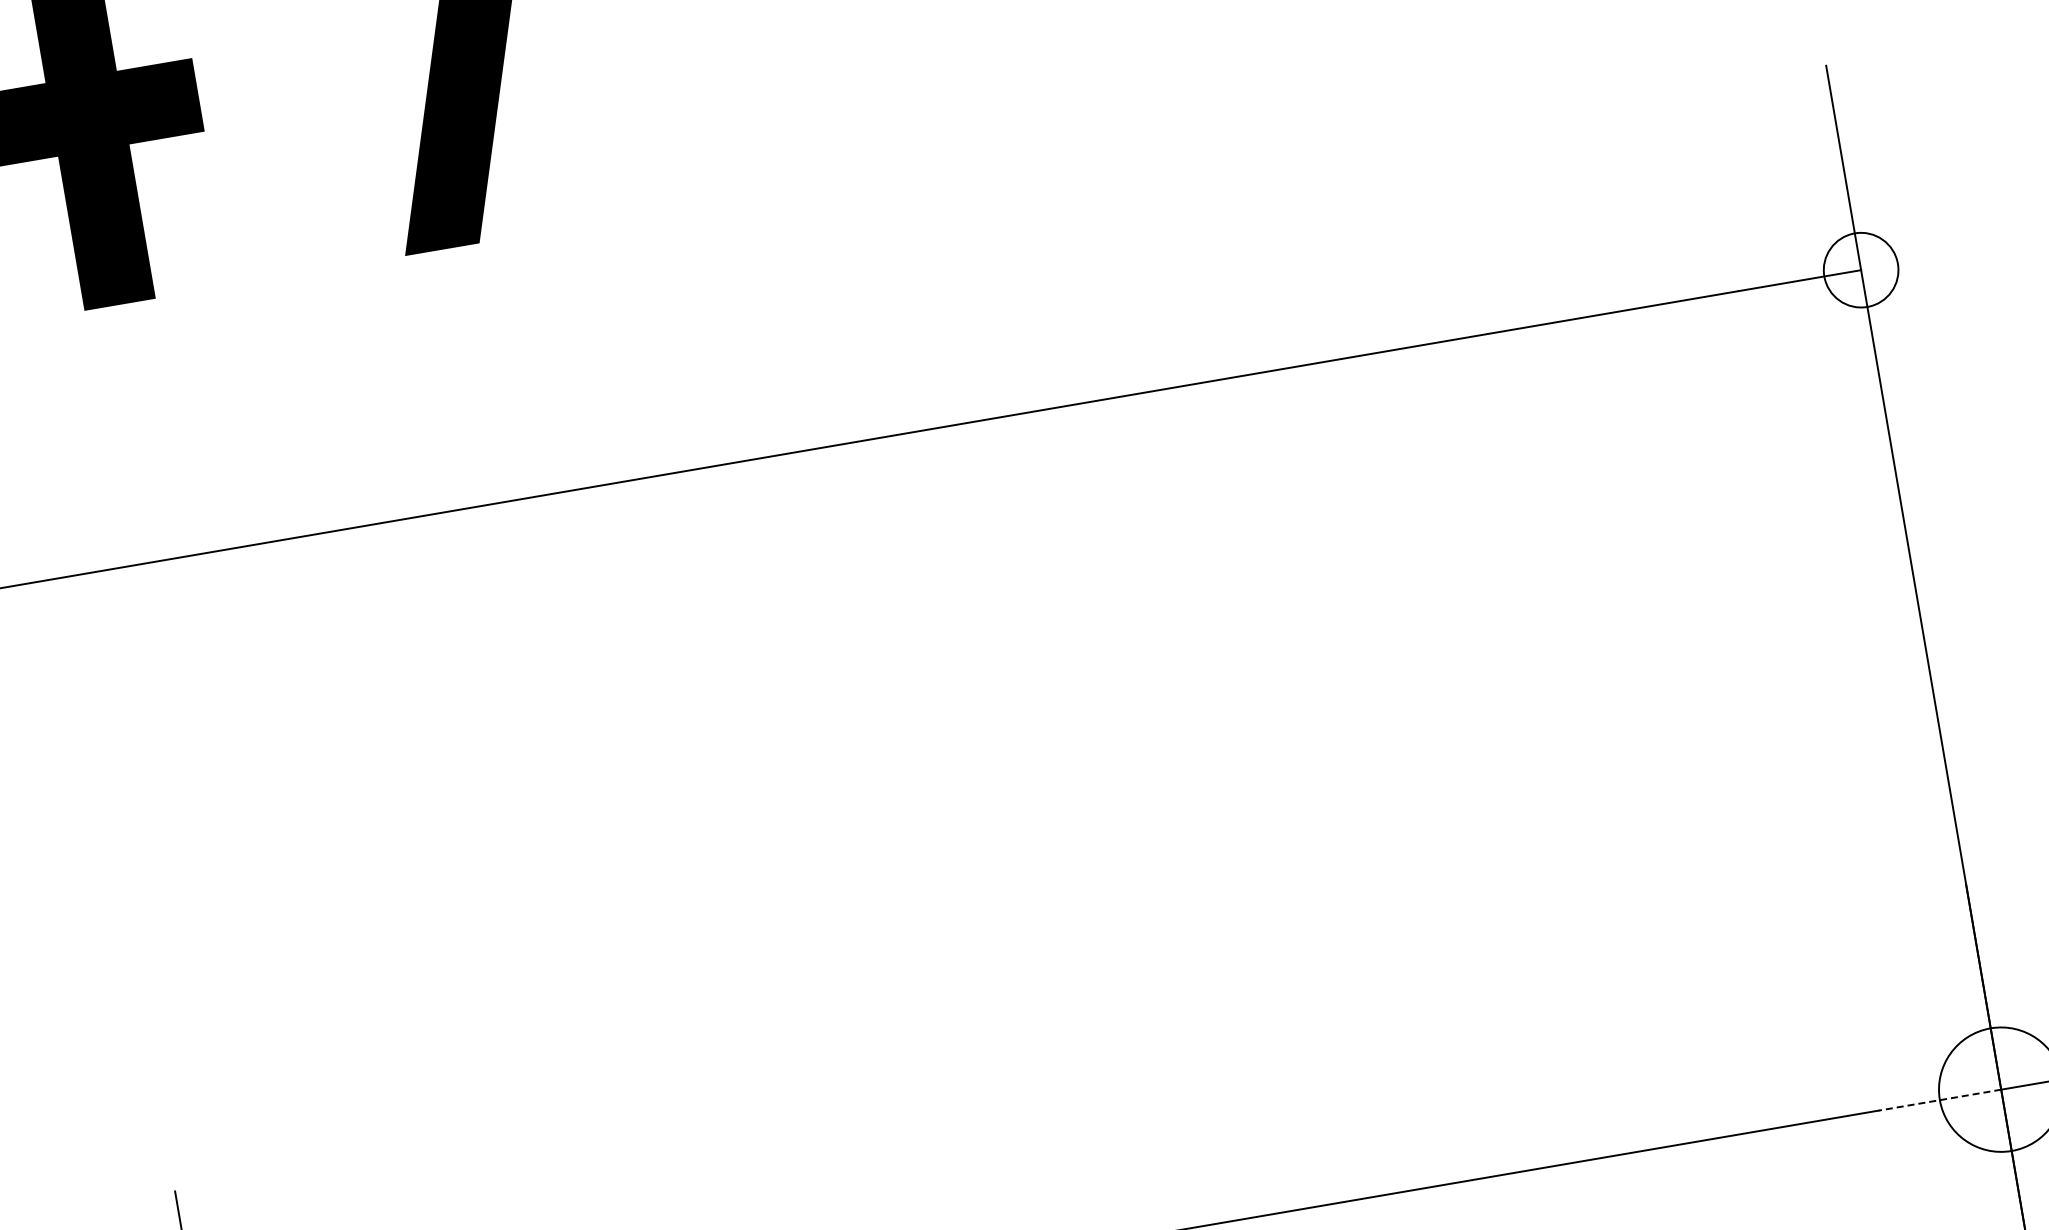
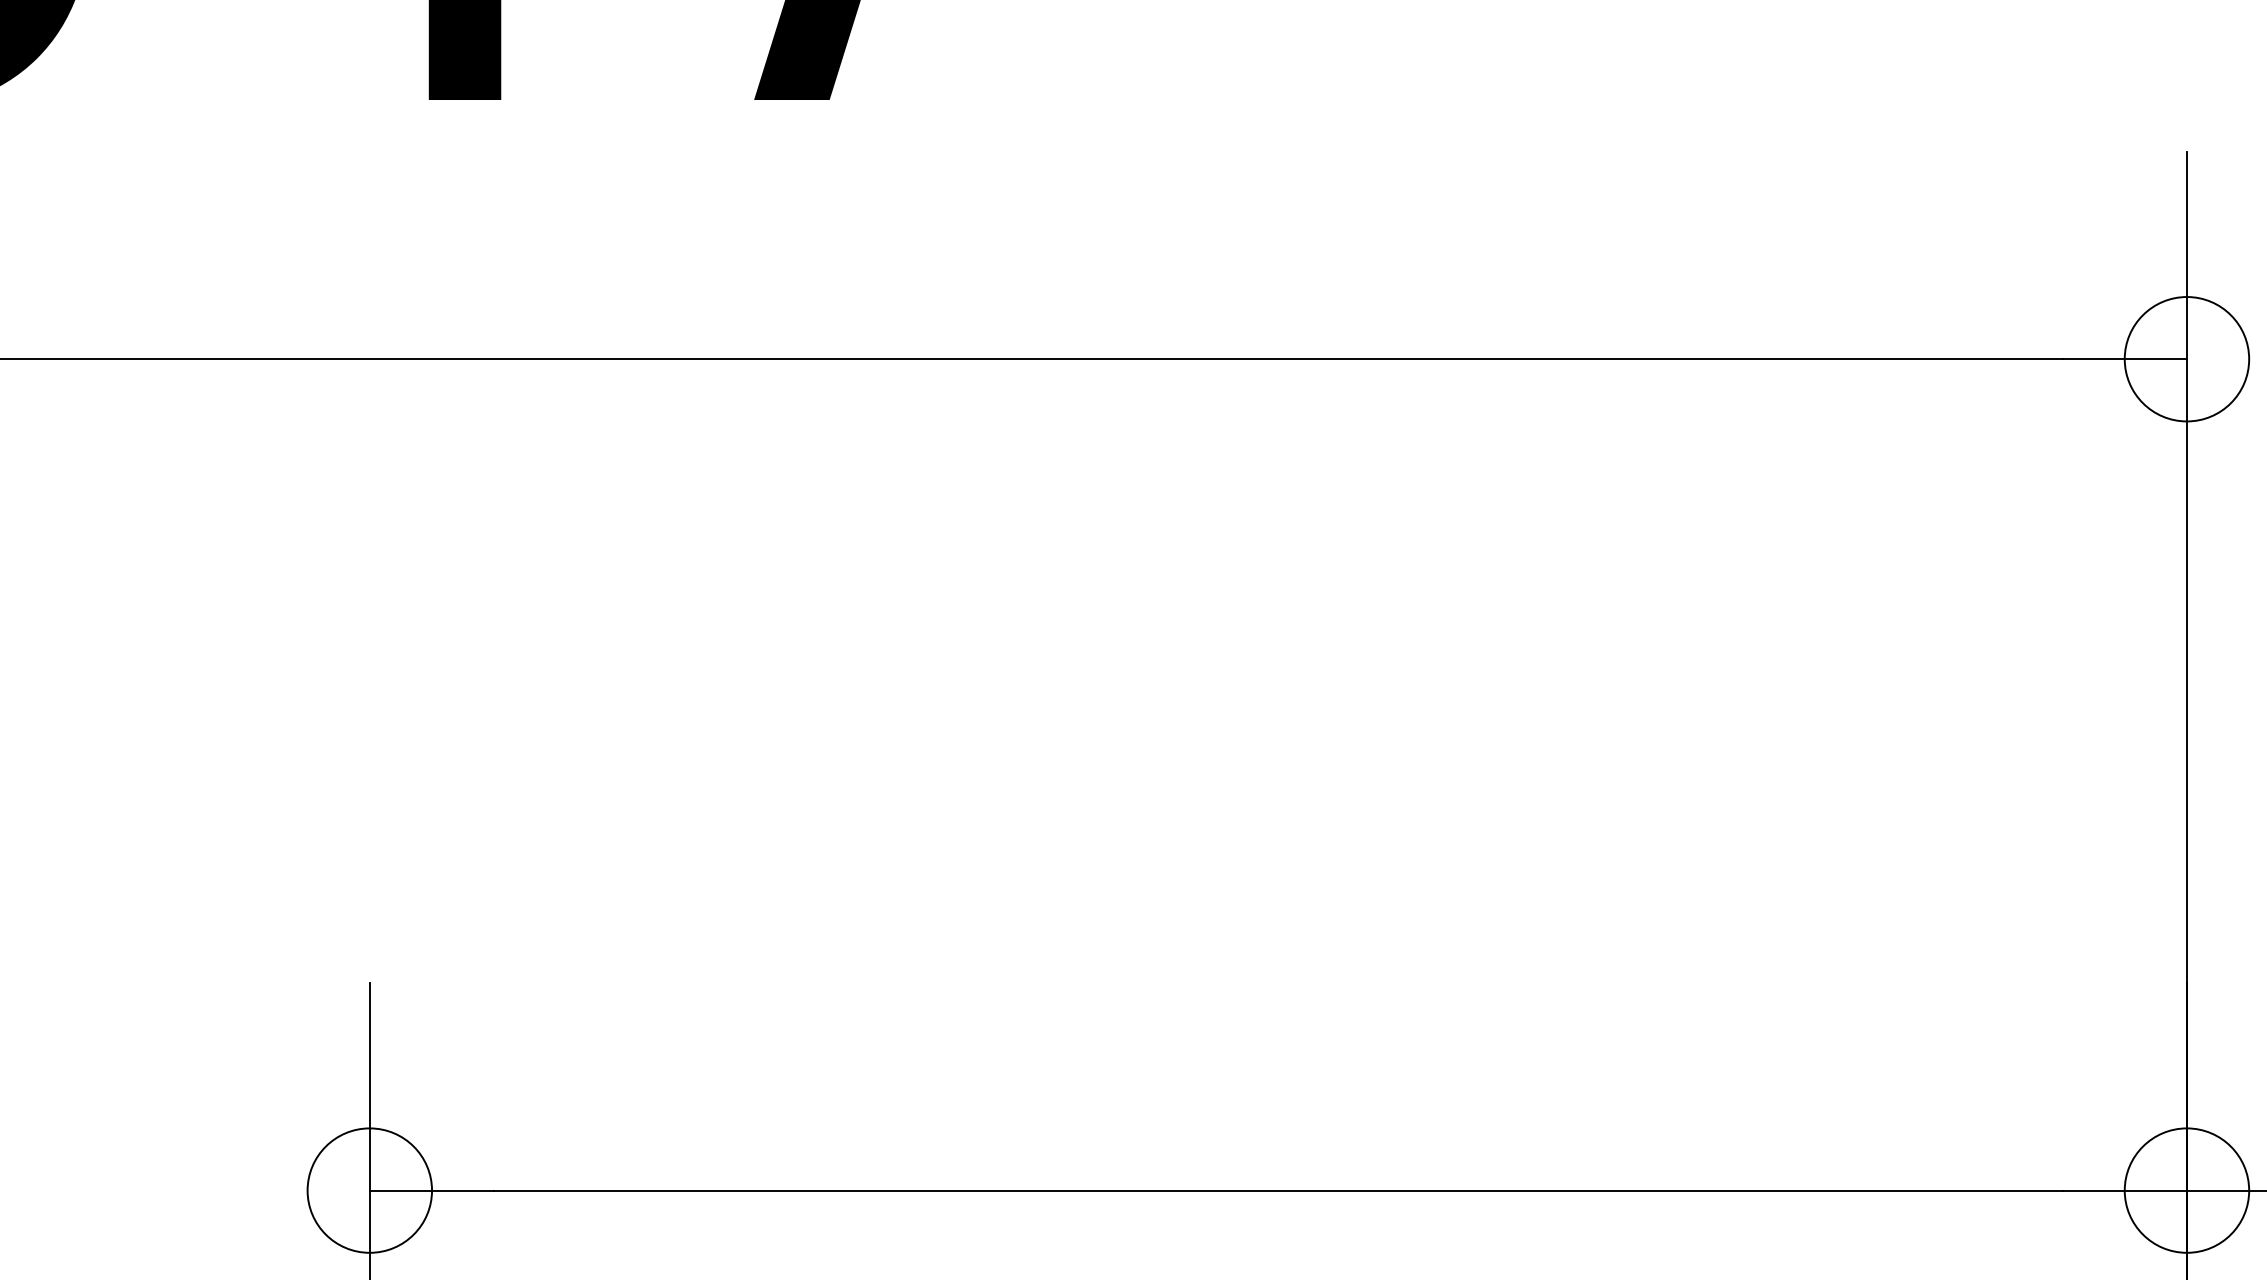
circle: (1860, 270) -> (2186, 359), size x1.67
line: (1939, 1100) -> (2124, 1190), dashed -> solid

